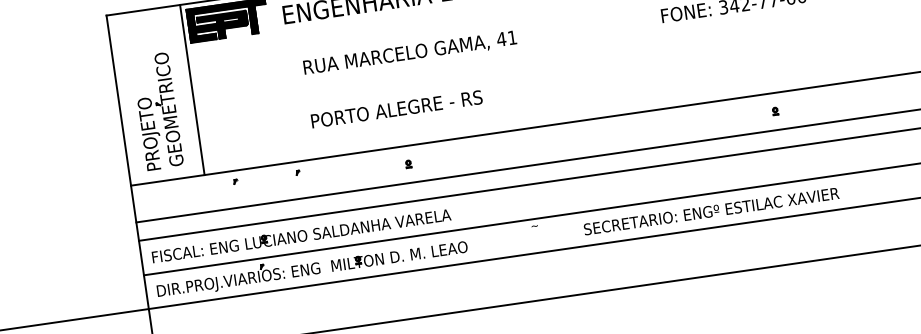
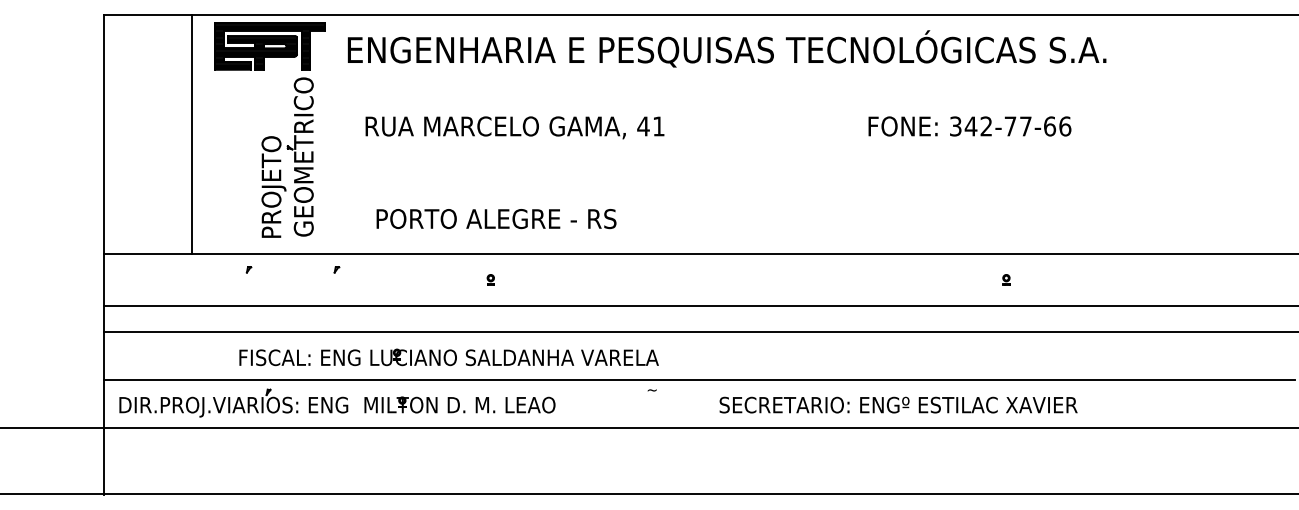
line: (192, 89) -> (191, 134), moved
text: (396, 109) -> (496, 219), moved
part: (153, 114) -> (281, 160), moved
part: (301, 235) -> (448, 357), moved

